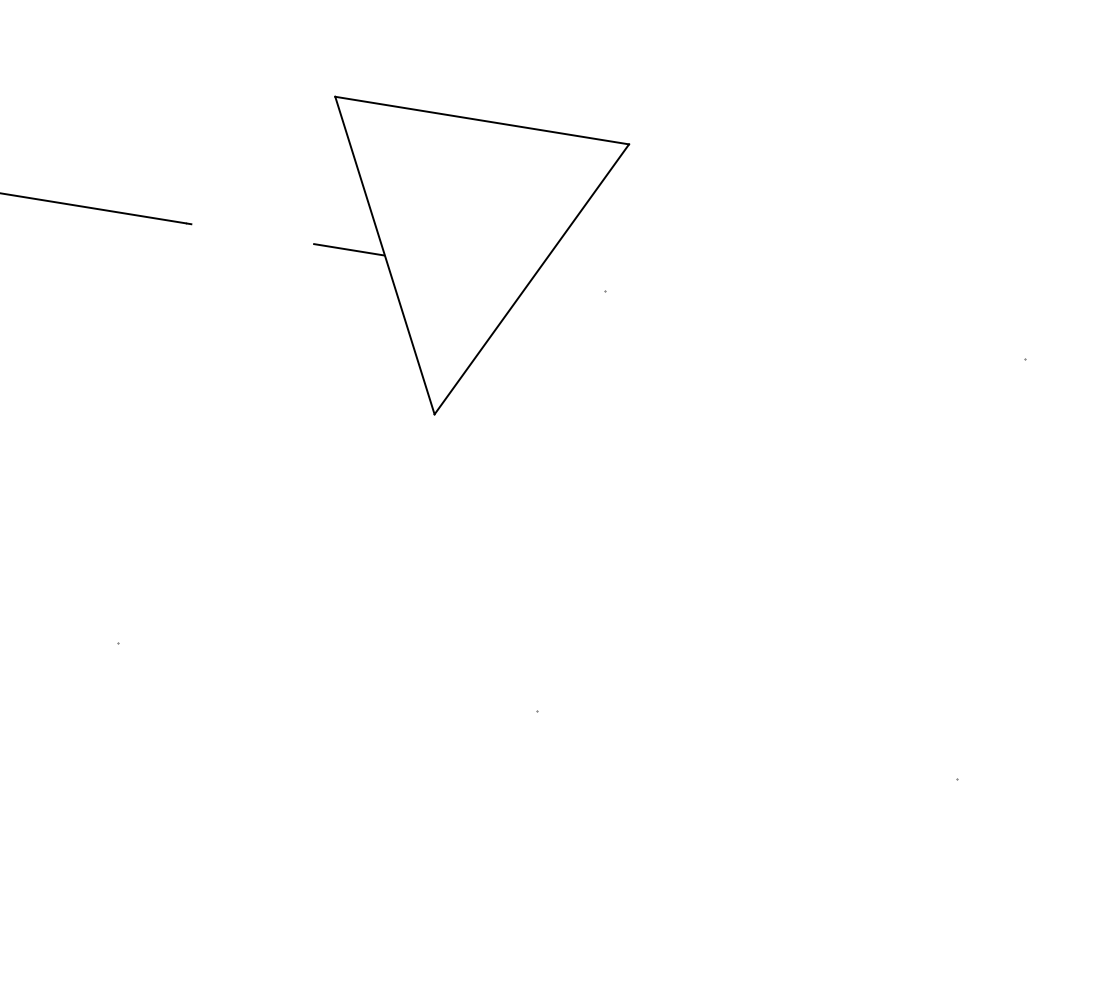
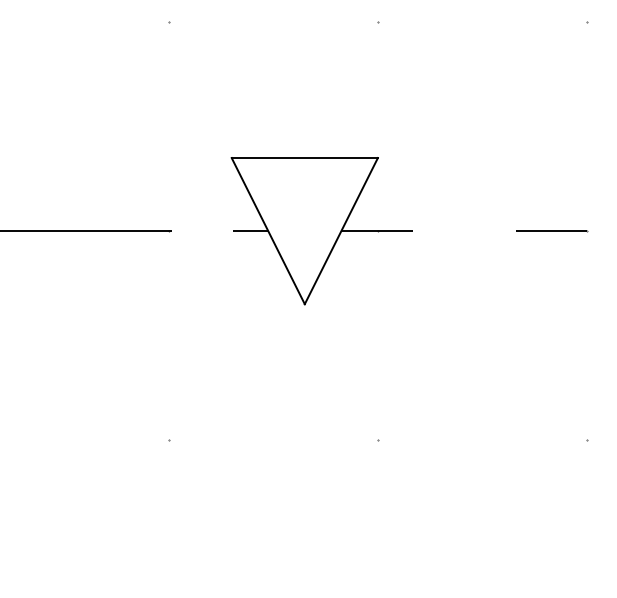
line: (604, 291) -> (377, 231), added
line: (952, 348) -> (550, 231), added

